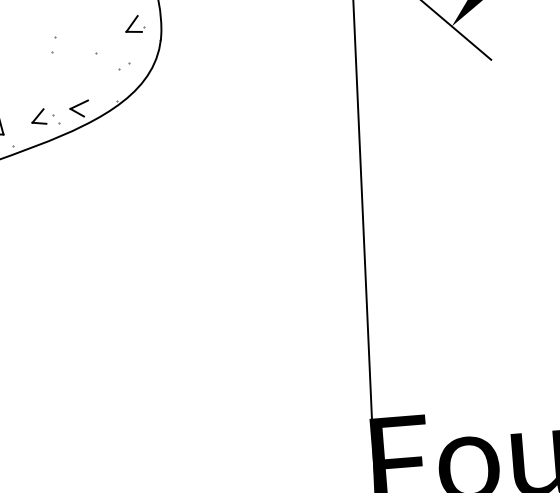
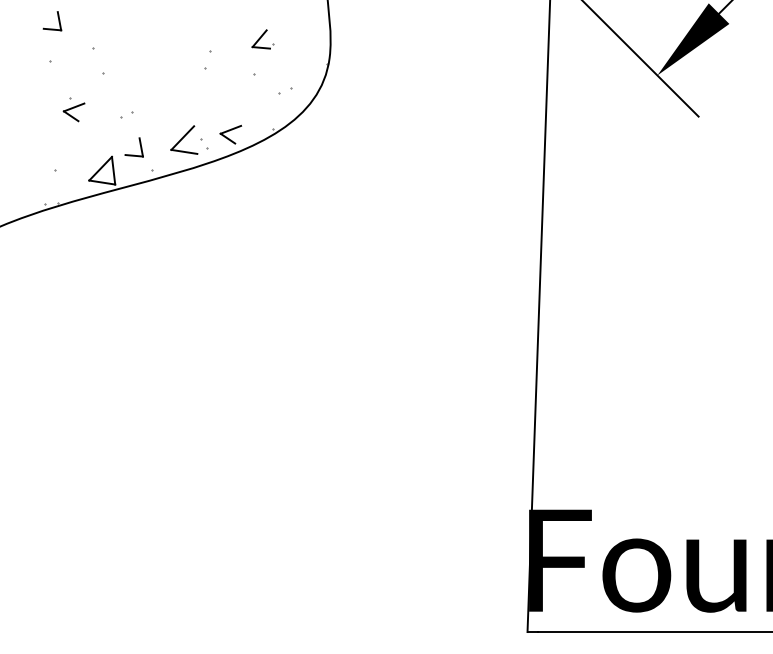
part: (134, 24) -> (262, 39), moved
part: (38, 116) -> (184, 139), size x1.67

